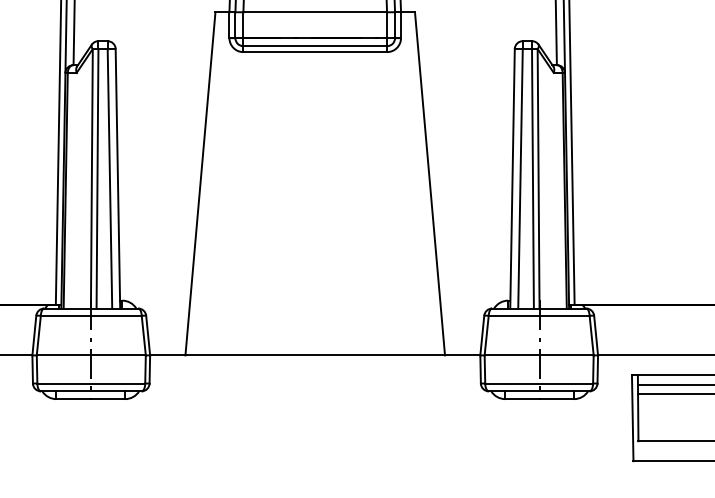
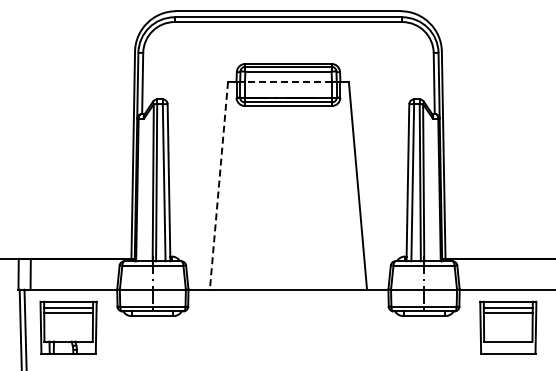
line: (313, 11) -> (287, 81), solid -> dashed
line: (199, 184) -> (218, 186), solid -> dashed

